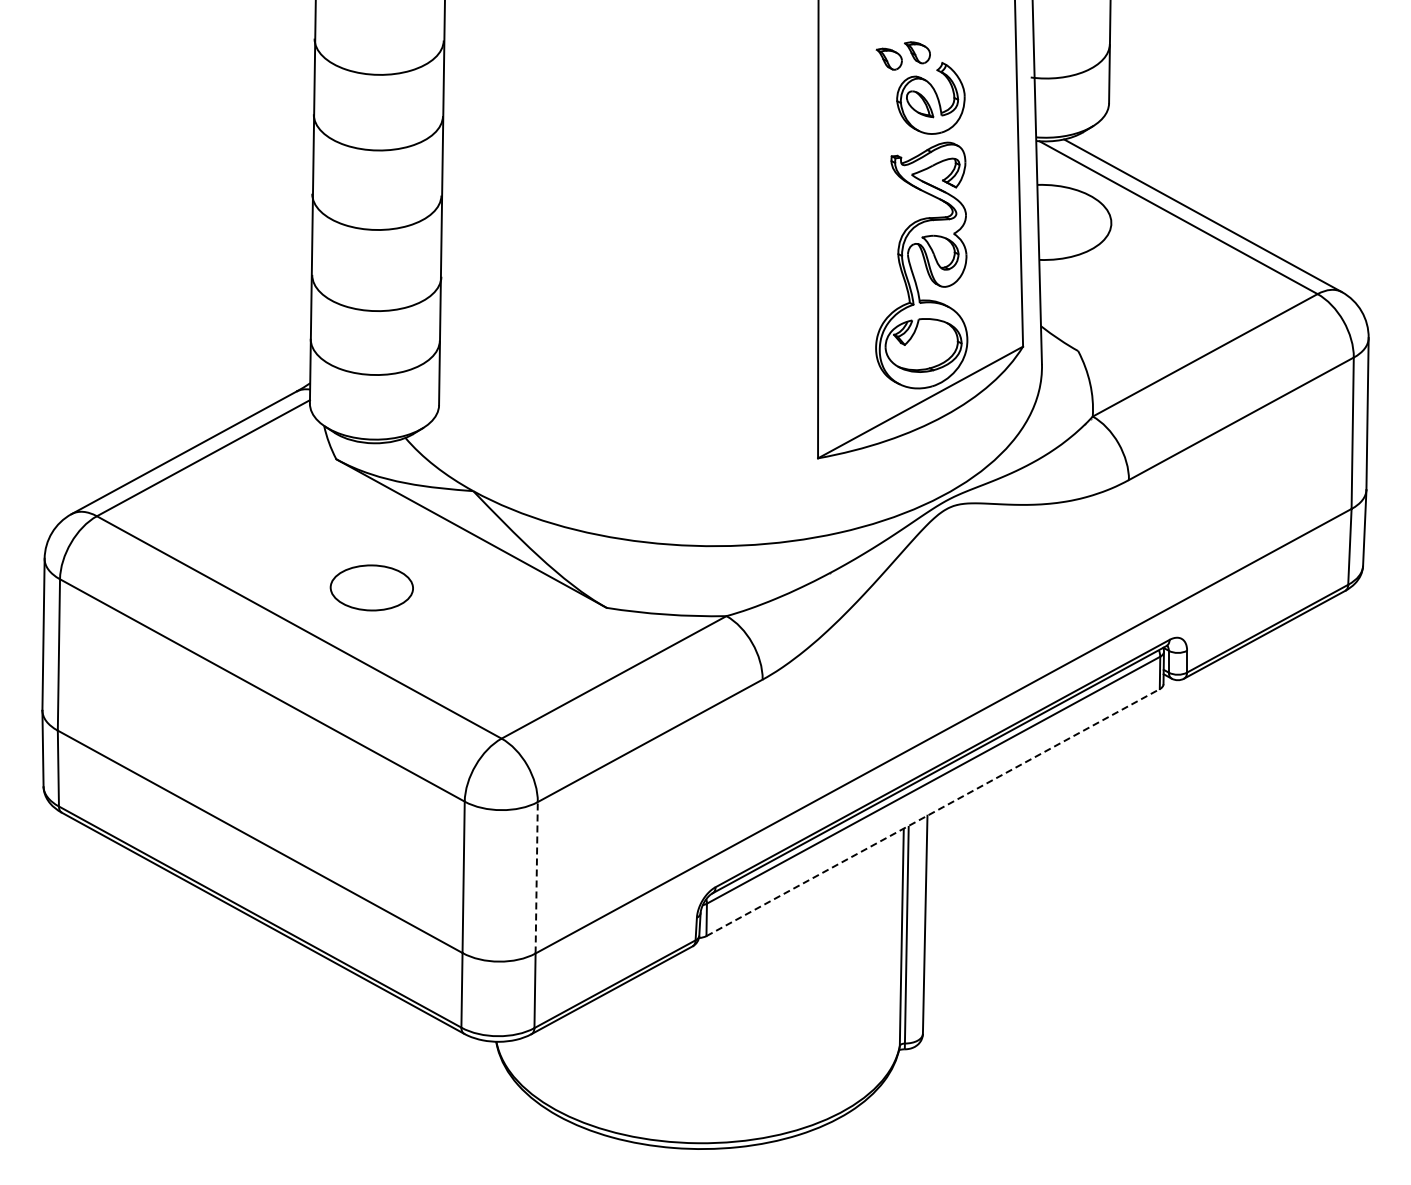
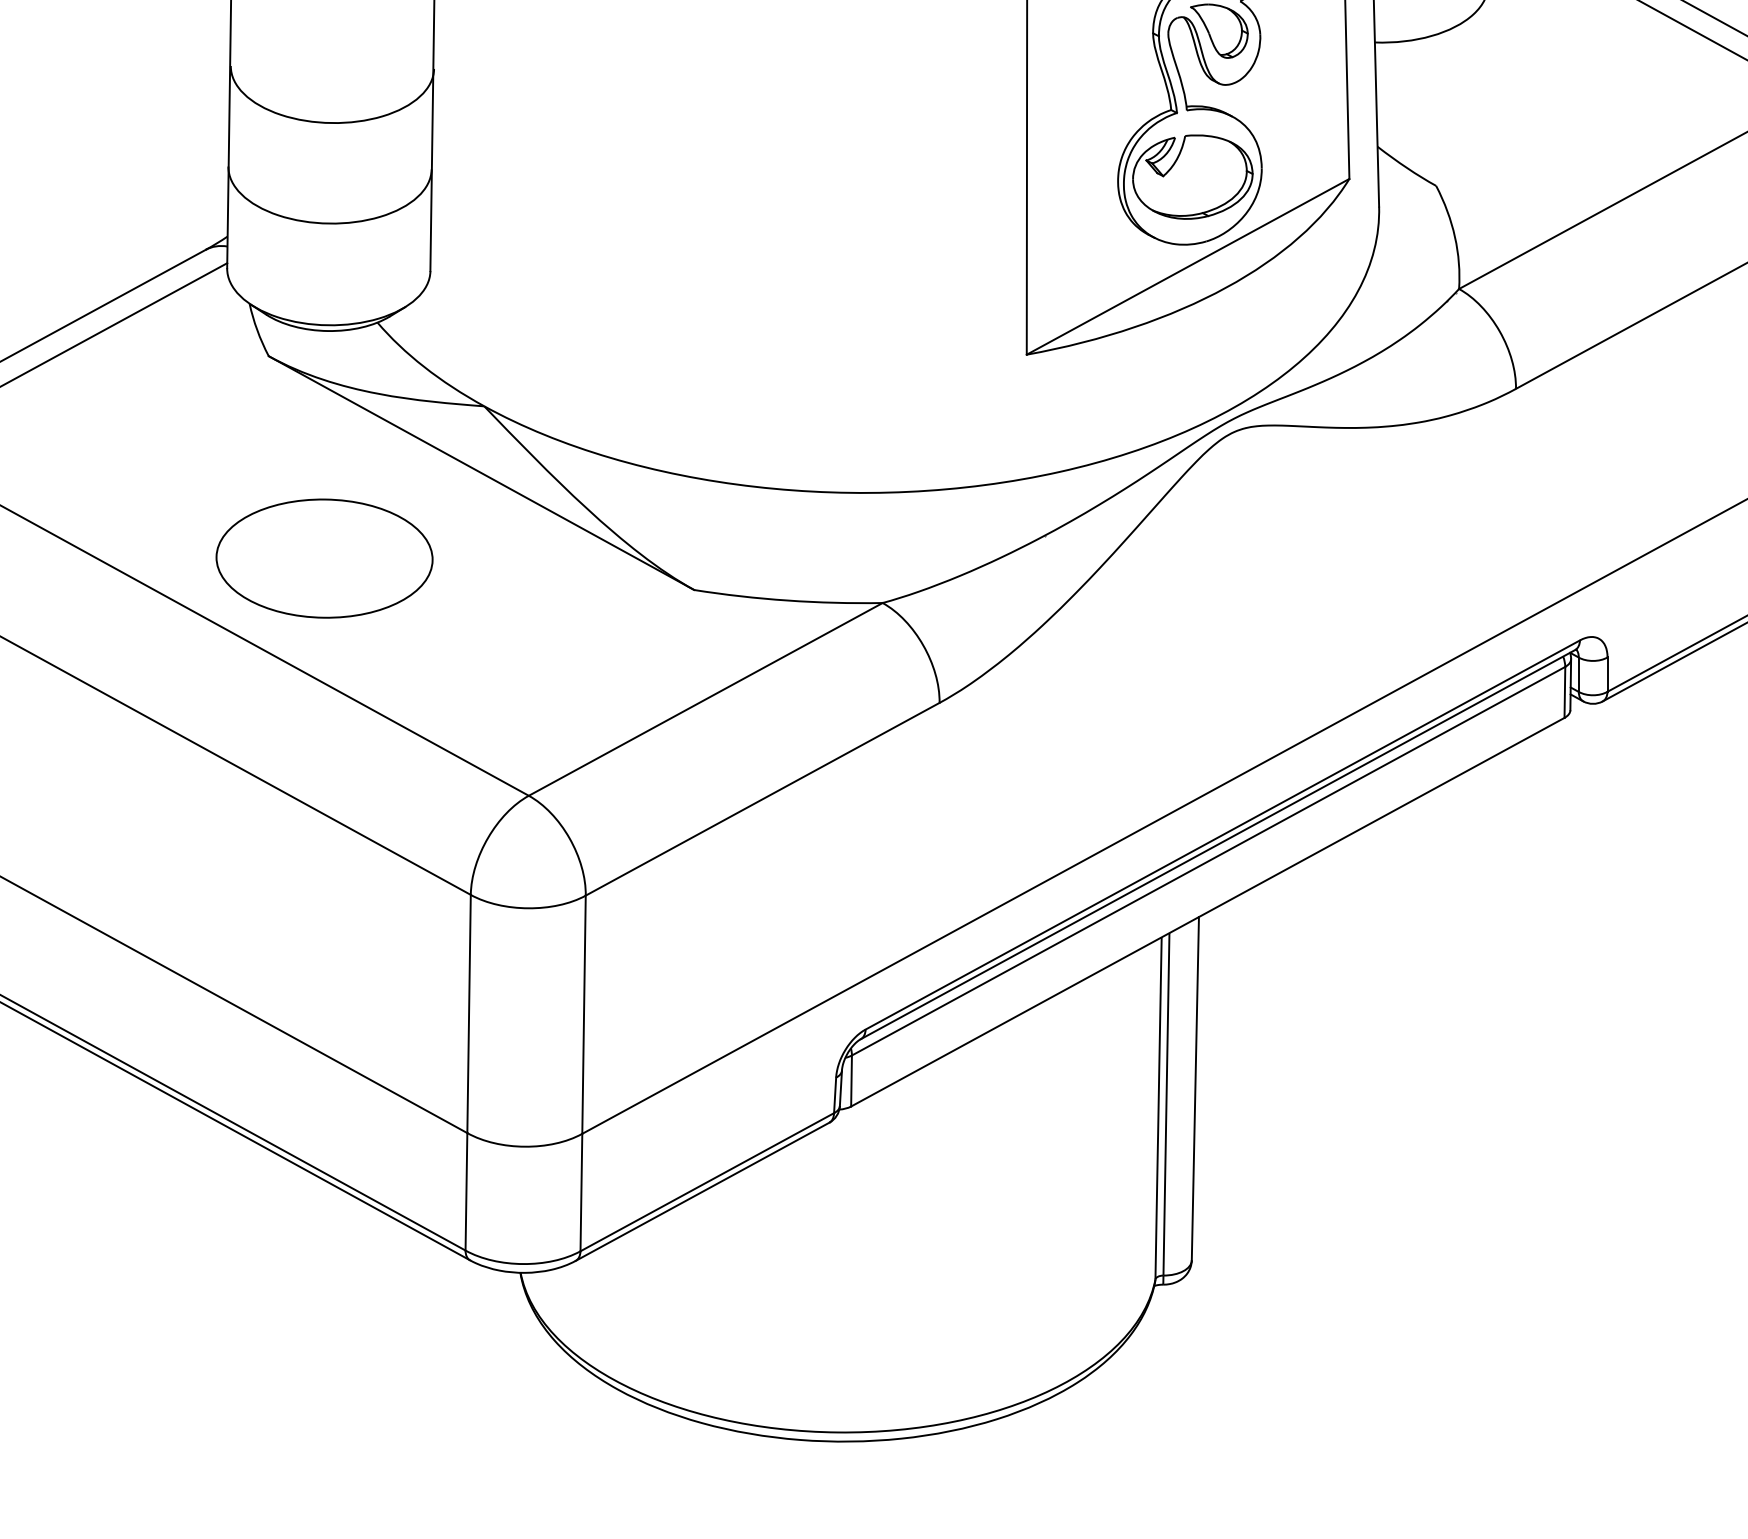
part: (371, 587) -> (324, 557), size x1.67
line: (933, 812) -> (1208, 912), dashed -> solid
line: (536, 877) -> (583, 1014), dashed -> solid

